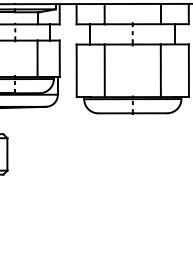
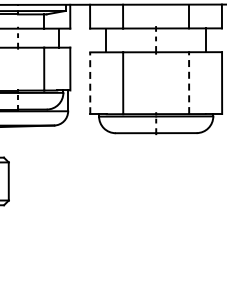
line: (76, 71) -> (90, 83), solid -> dashed
line: (161, 71) -> (189, 83), solid -> dashed

